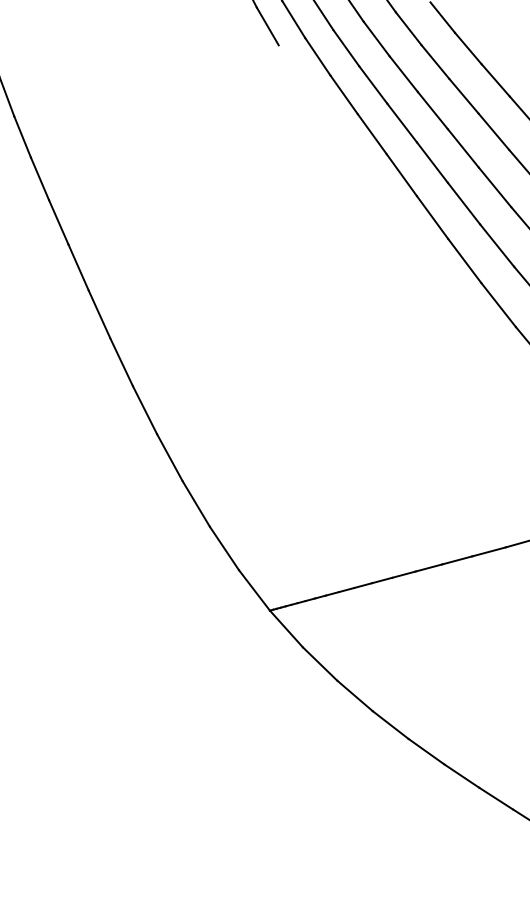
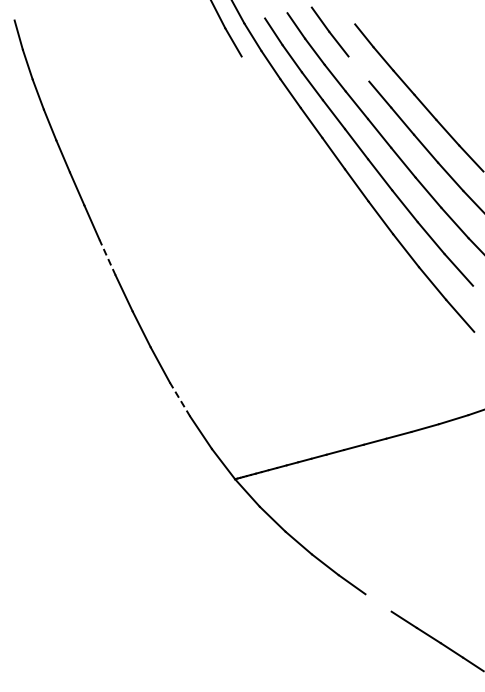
line: (434, 61) -> (358, 68), removed
line: (99, 314) -> (107, 257), solid -> dashed
line: (196, 503) -> (180, 399), solid -> dashed
line: (461, 775) -> (378, 602), removed

